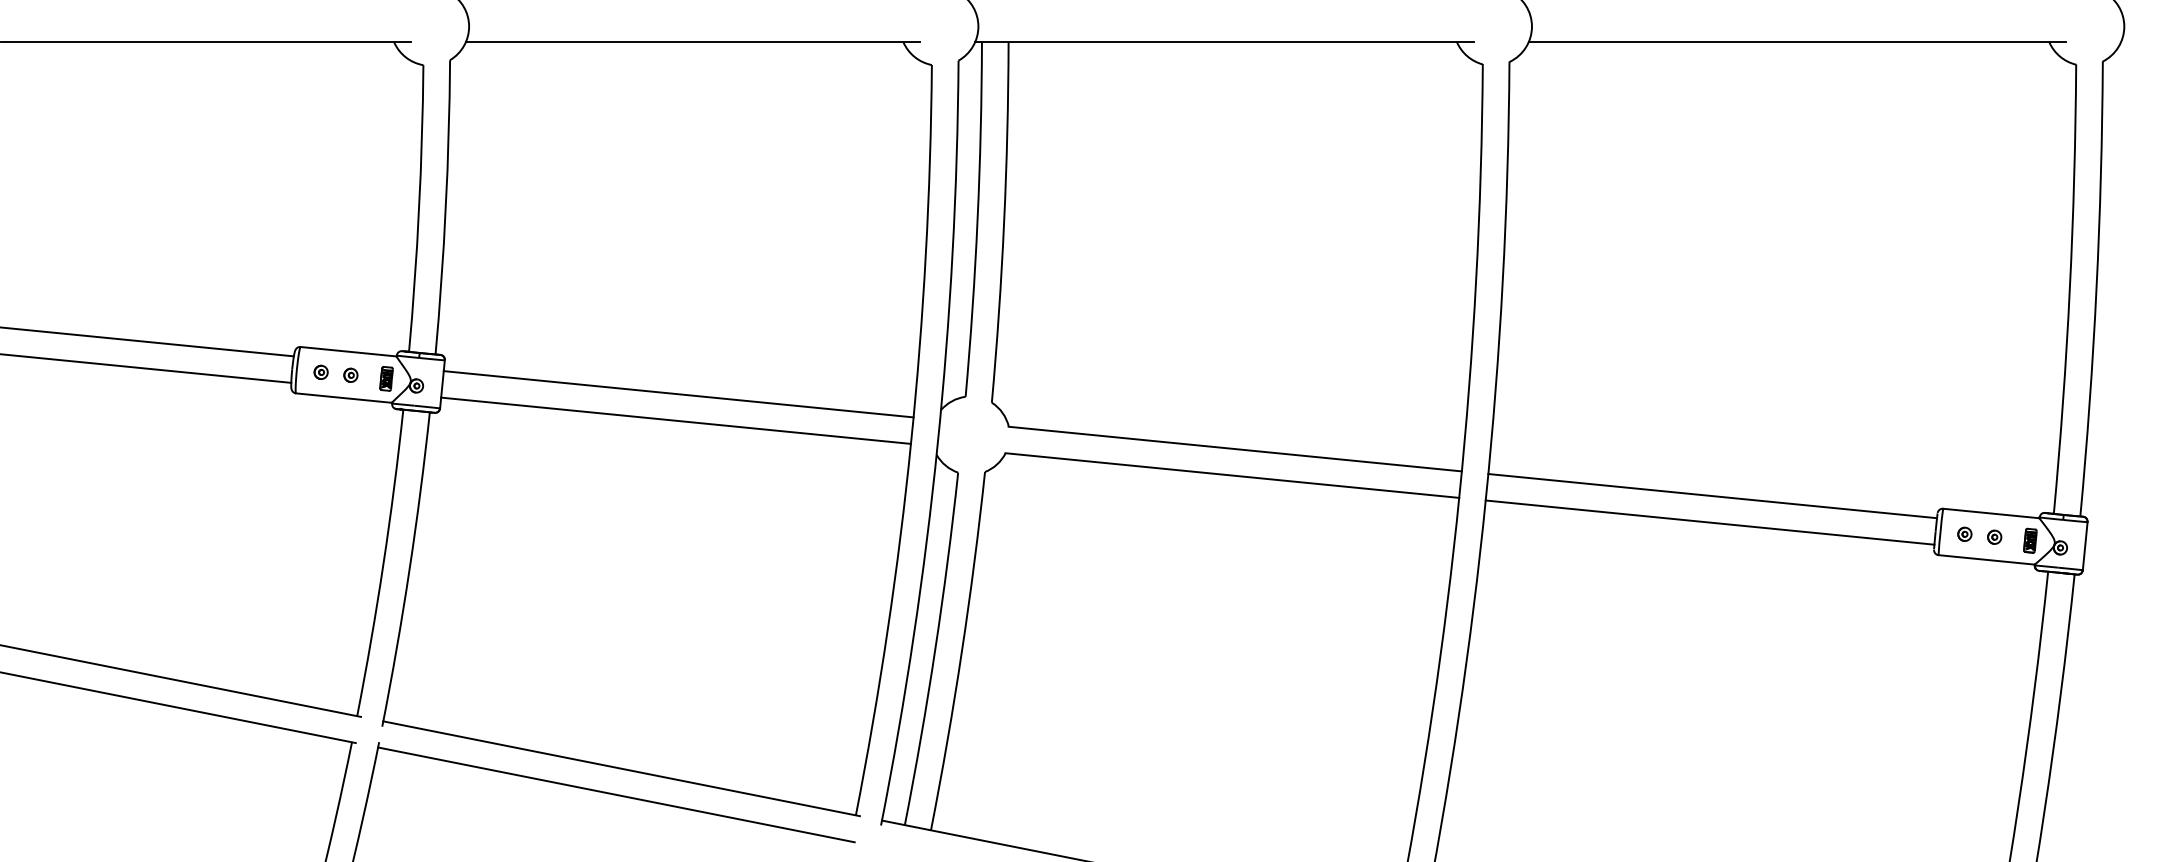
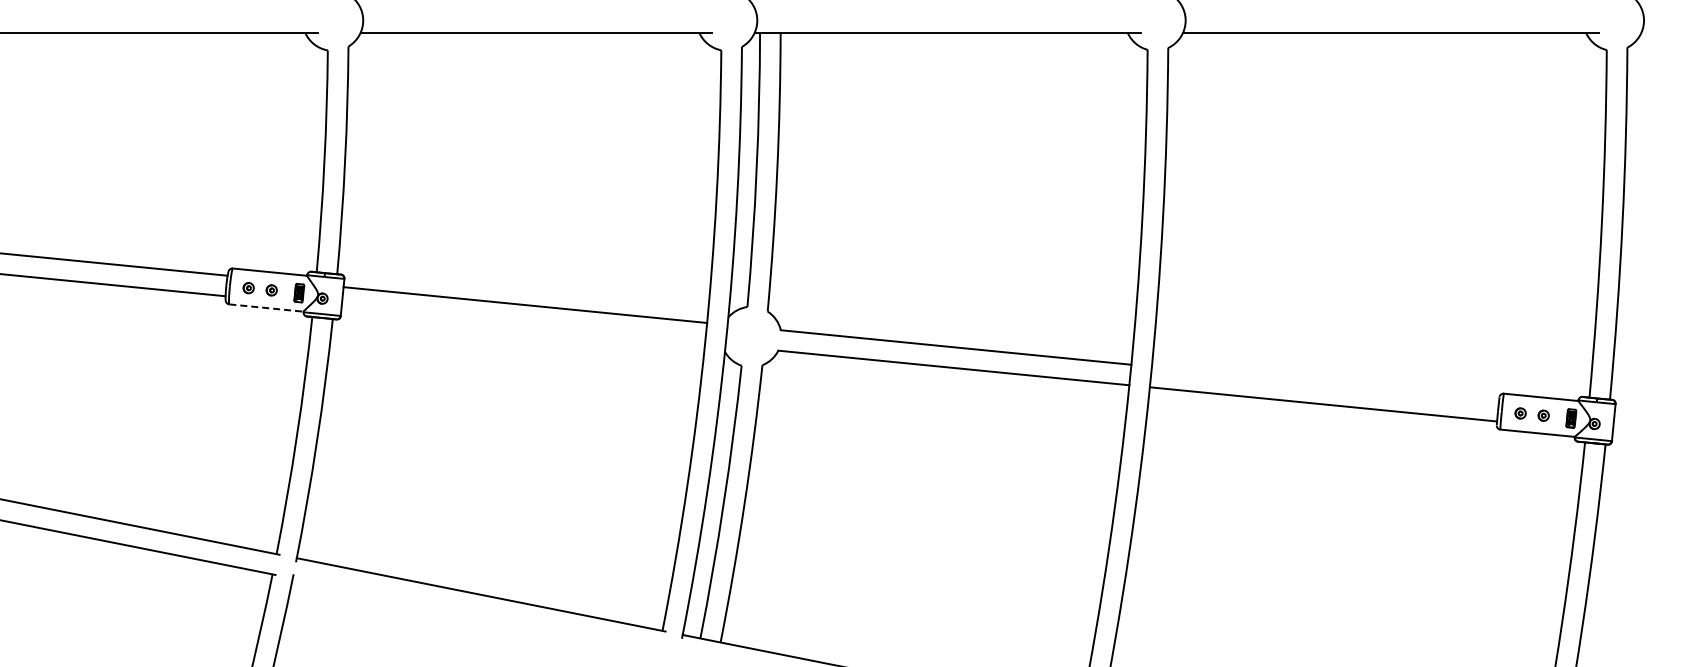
line: (345, 398) -> (267, 308), solid -> dashed
line: (676, 420) -> (523, 325), removed
line: (1712, 495) -> (1325, 383), removed
line: (615, 794) -> (476, 614), removed

